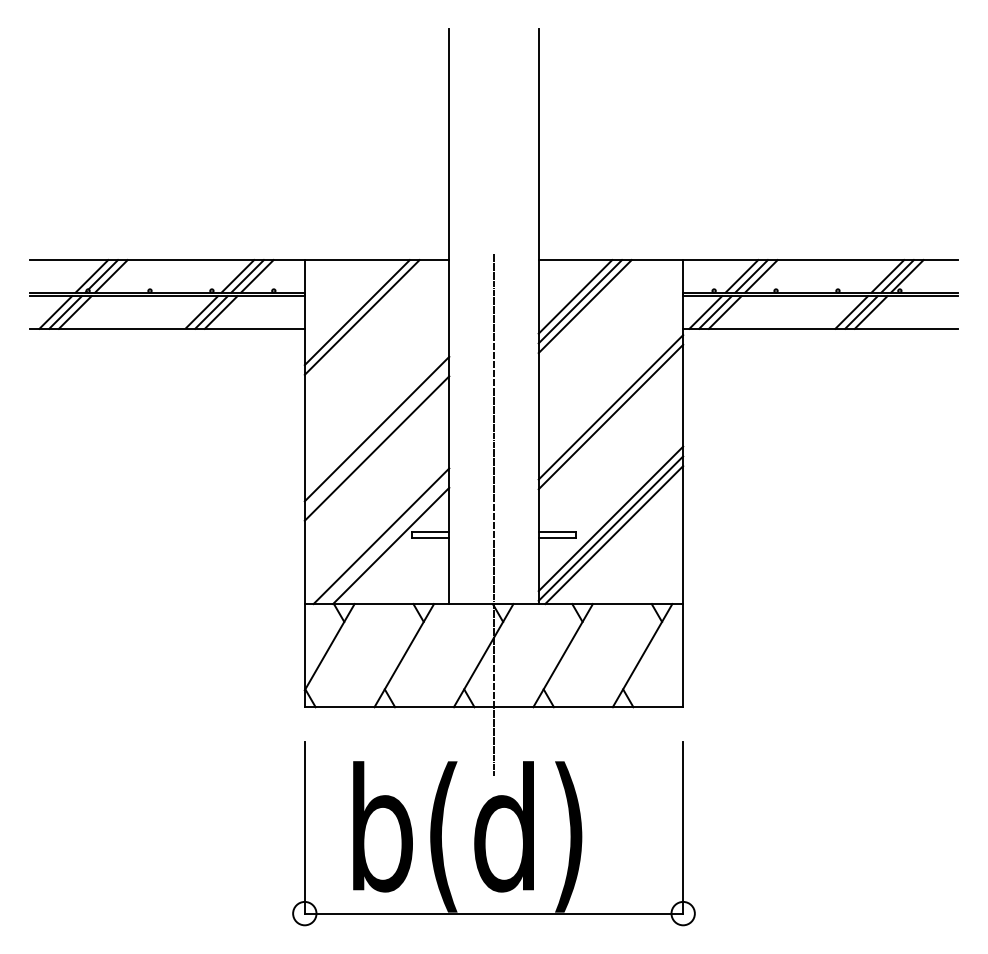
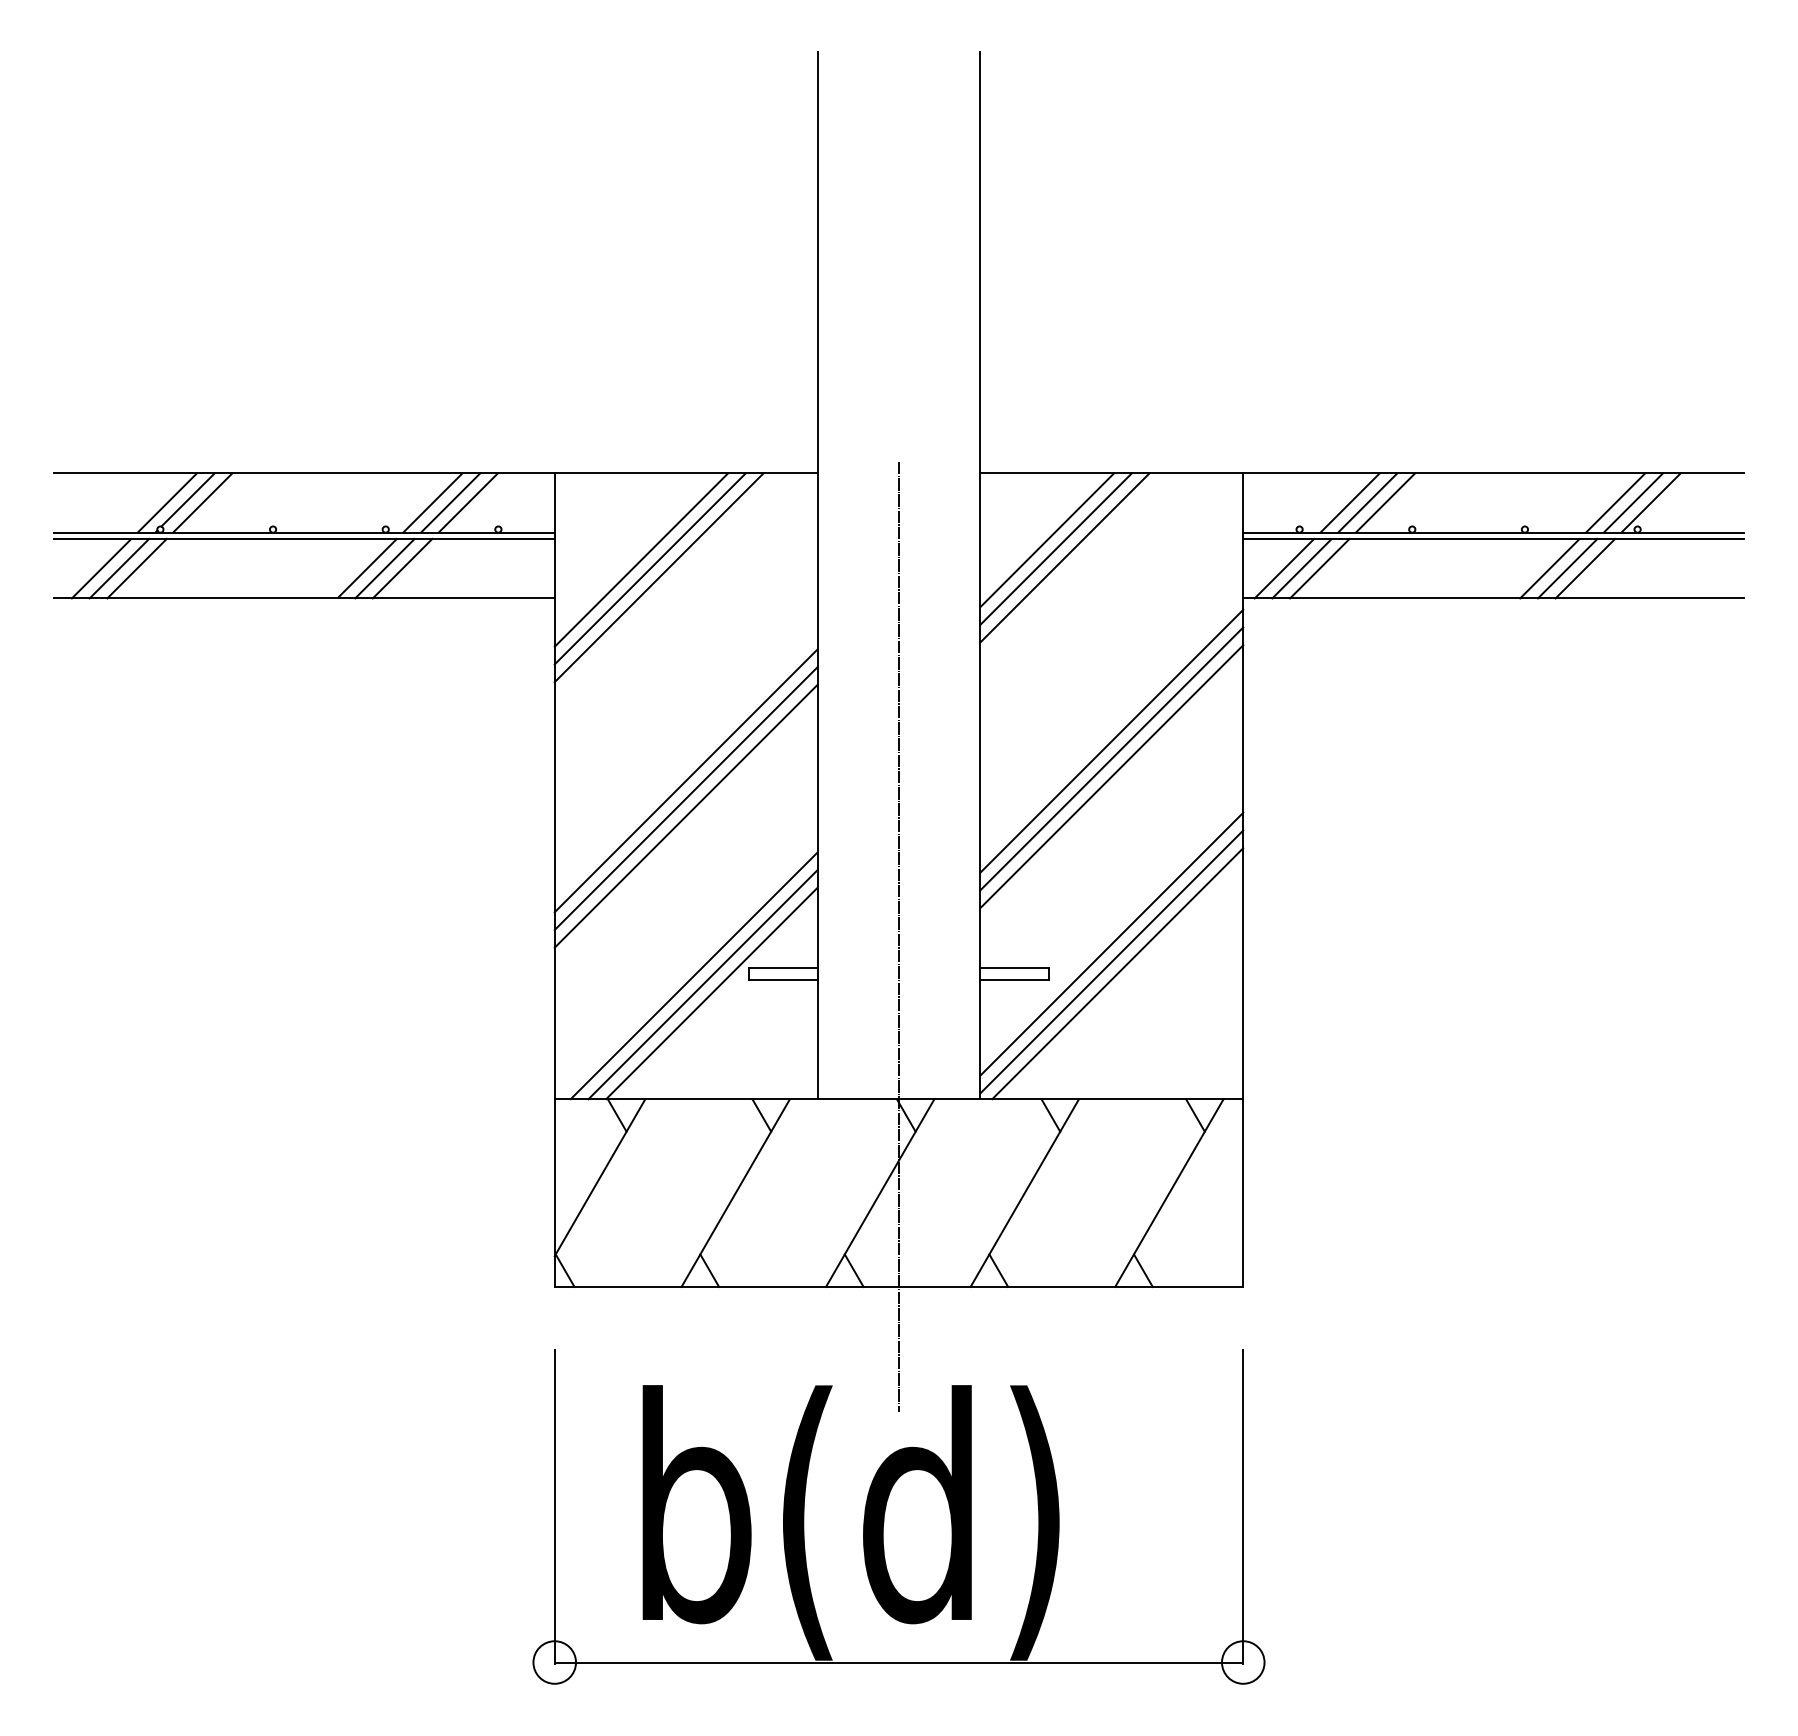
line: (352, 307) -> (641, 559), added
line: (610, 426) -> (1110, 776), added
line: (376, 438) -> (685, 797), added
line: (386, 541) -> (703, 985), added

